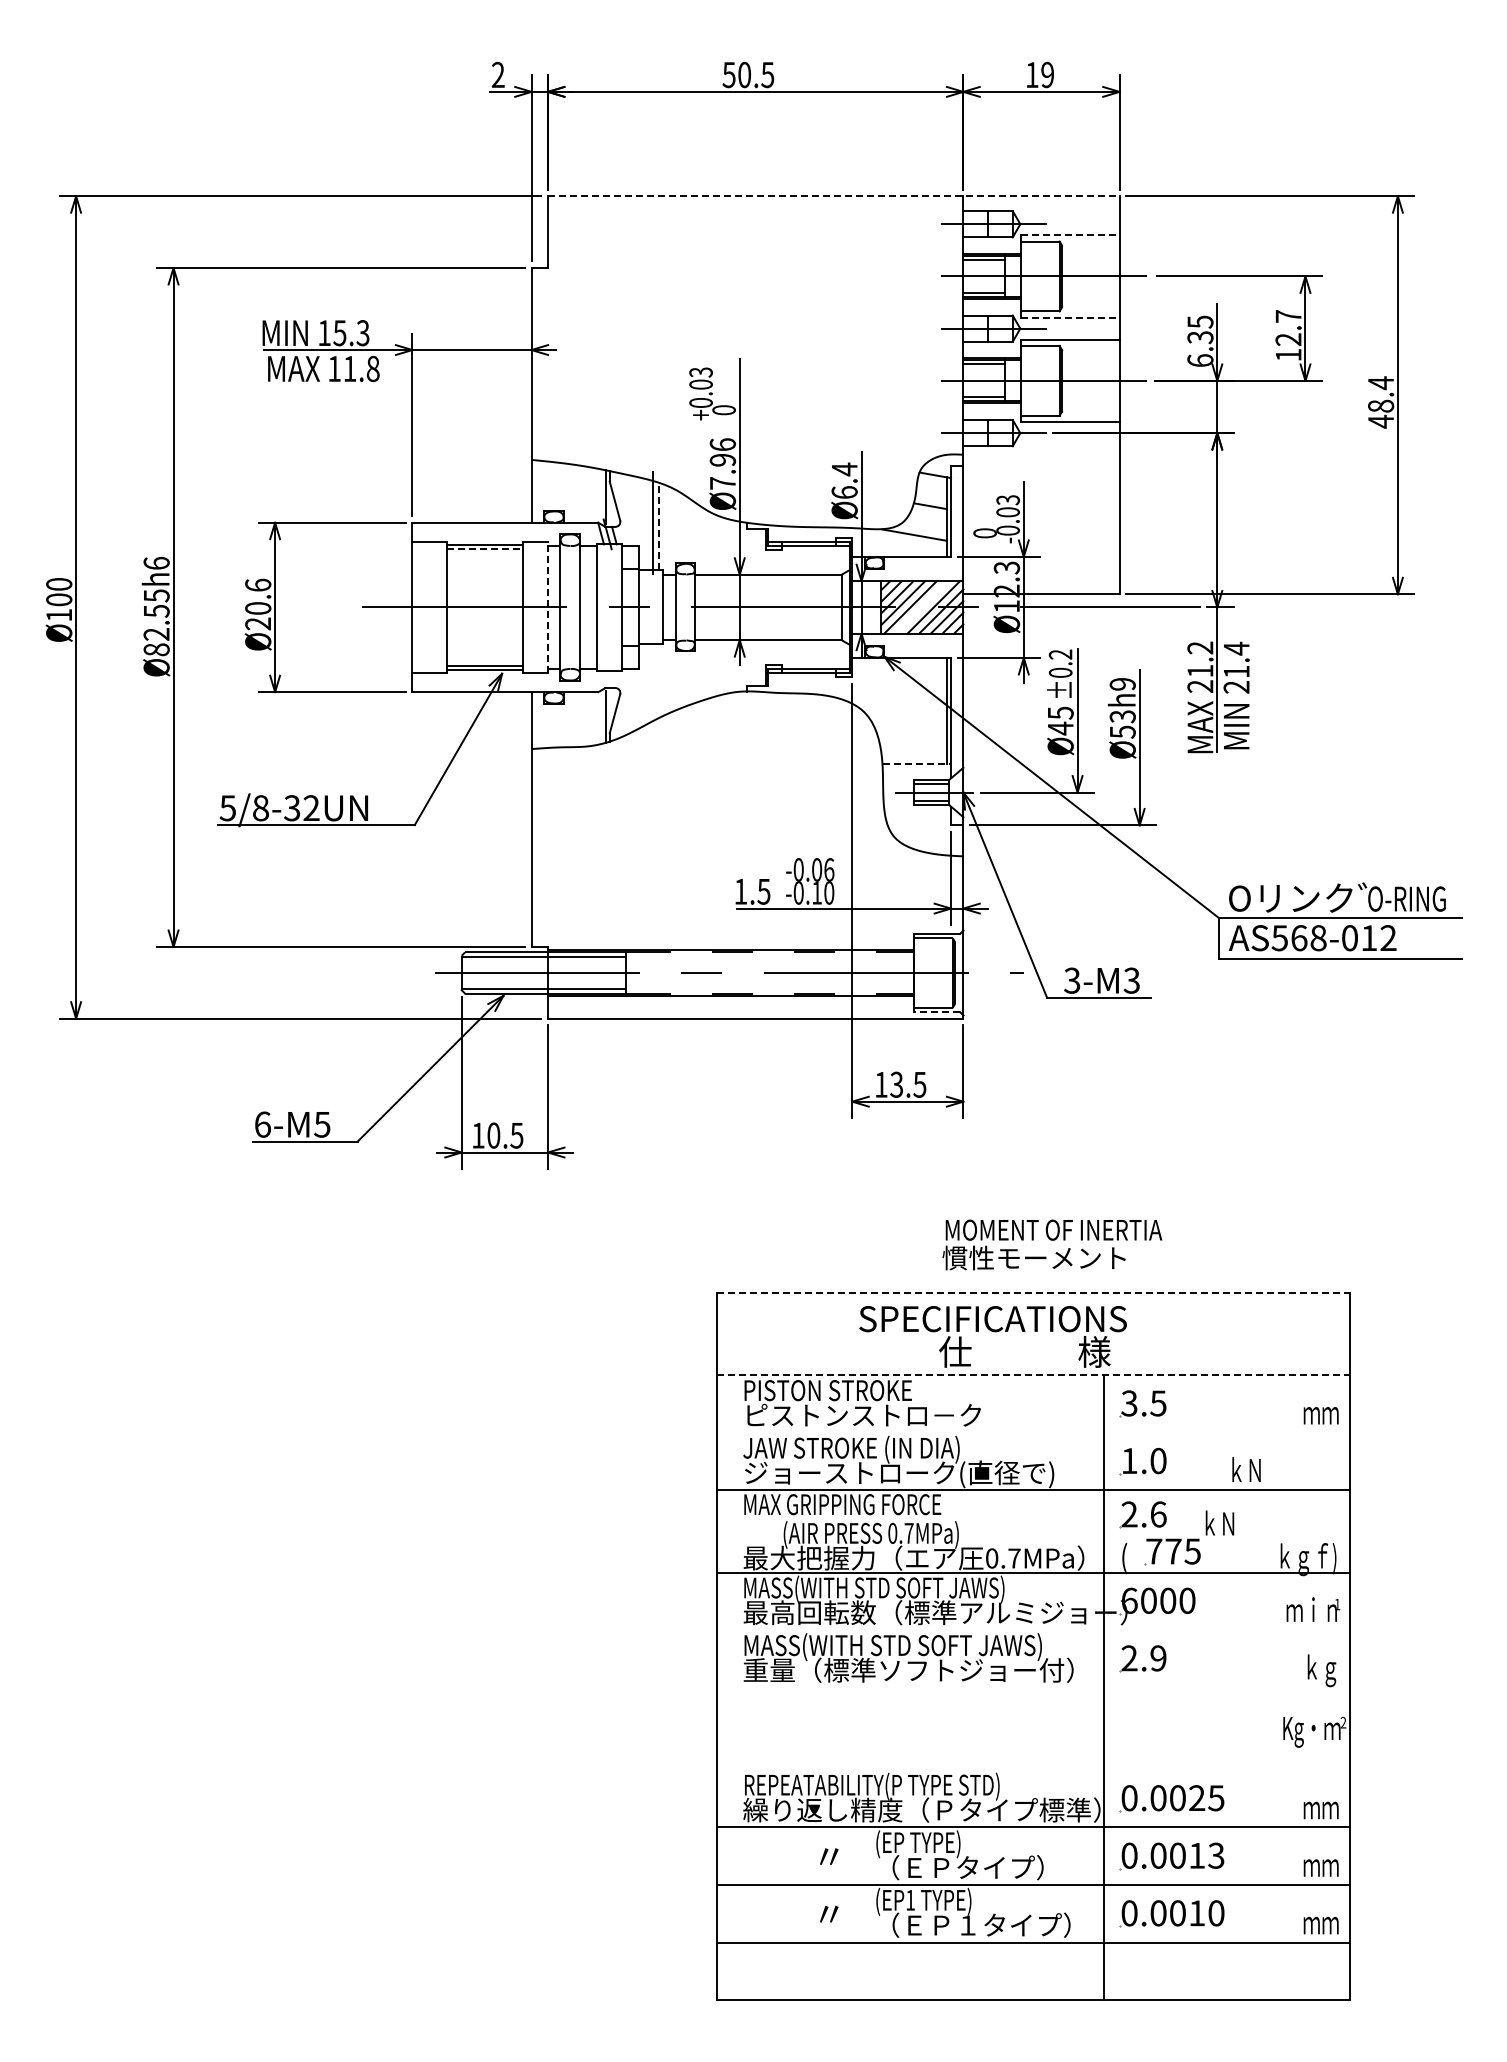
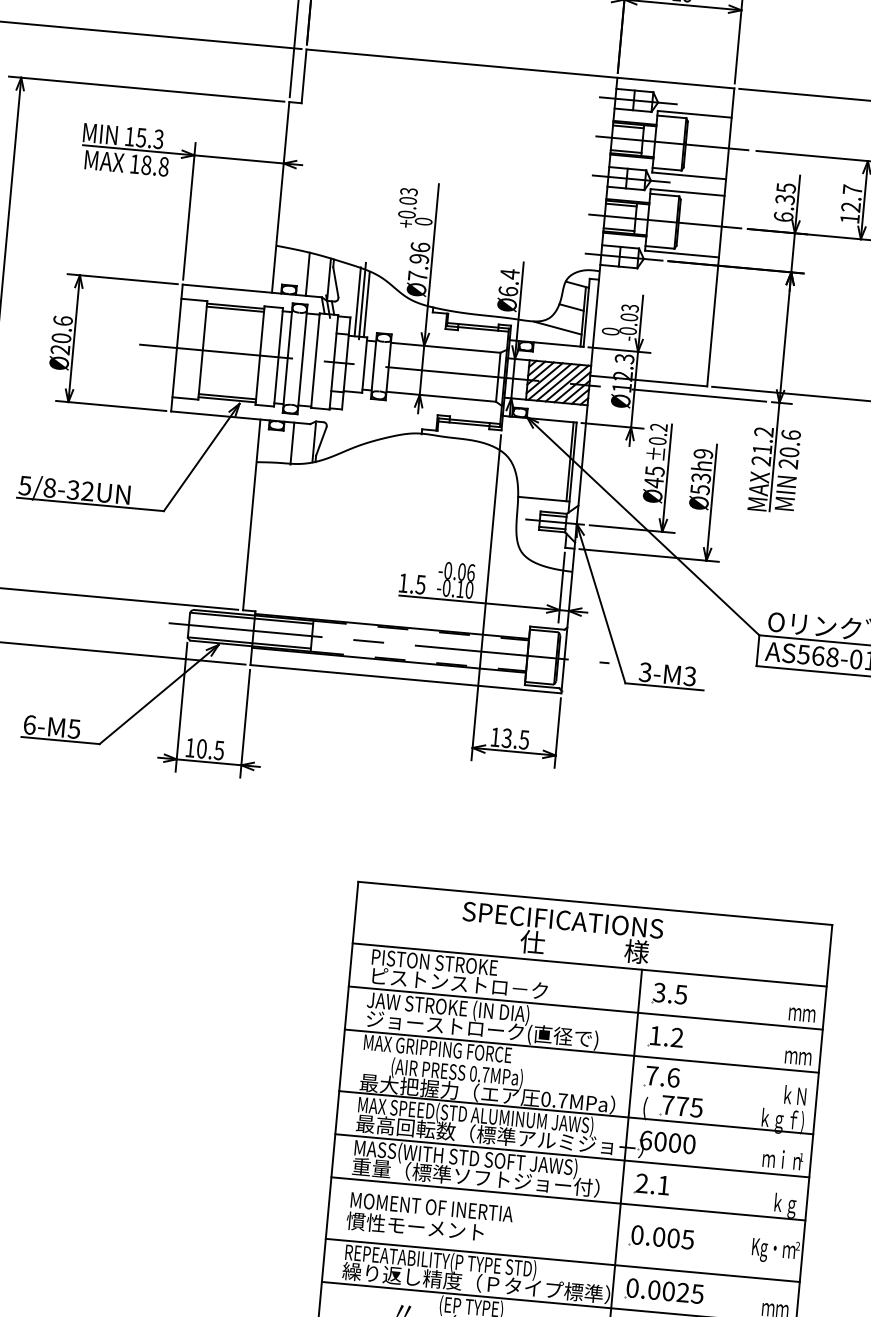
line: (833, 196) -> (520, 69), dashed -> solid
line: (1070, 235) -> (694, 114), dashed -> solid
line: (1070, 317) -> (689, 175), dashed -> solid
text: (349, 368) -> (146, 164), 11.8 -> 18.8
line: (576, 493) -> (307, 273), added
line: (646, 524) -> (357, 301), added
line: (658, 526) -> (366, 304), dashed -> solid
line: (485, 549) -> (235, 309), dashed -> solid
line: (548, 607) -> (278, 357), dashed -> solid
line: (921, 607) -> (558, 382), added
text: (1236, 659) -> (790, 443), 21.4 -> 20.6
line: (576, 720) -> (292, 443), added
line: (917, 763) -> (544, 499), dashed -> solid
line: (936, 1012) -> (541, 686), dashed -> solid
text: (1052, 1244) -> (429, 1217), moved
line: (1033, 1292) -> (595, 903), dashed -> solid
line: (1033, 1375) -> (589, 965), dashed -> solid
line: (1033, 1432) -> (585, 1007), added
text: (1158, 1461) -> (677, 1038), 1.0 -> 1.2
text: (1285, 1469) -> (771, 1052), ｋＮ -> ｍｍ
text: (1129, 1514) -> (651, 1075), 2.6 -> 7.6
text: (1219, 1522) -> (795, 1094), moved
text: (913, 1589) -> (485, 1117), MASS(WITH STD SOFT JAWS) -> MAX SPEED(STD ALUMINUM JAWS)
line: (1033, 1630) -> (572, 1156), added
text: (1158, 1658) -> (663, 1185), 2.9 -> 2.1
line: (1033, 1687) -> (568, 1198), added
part: (1161, 1727) -> (661, 1237), added
line: (1033, 1769) -> (562, 1260), added

